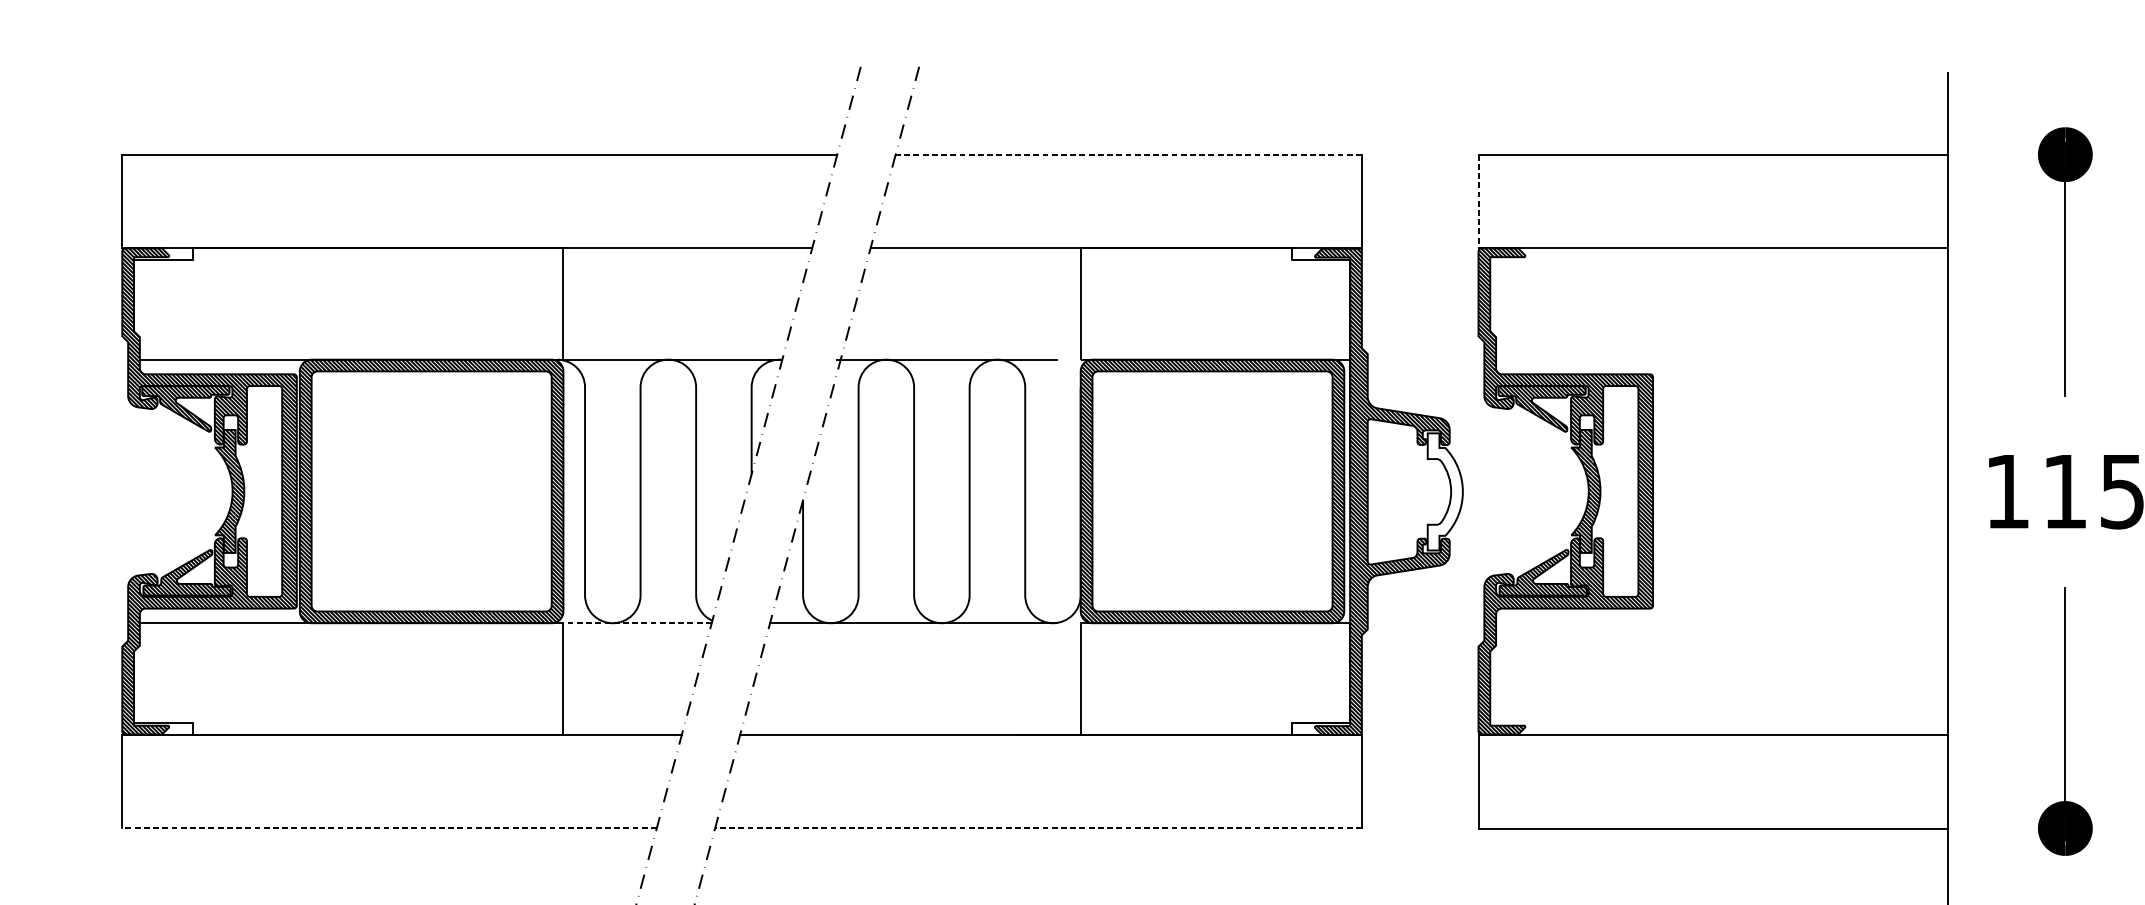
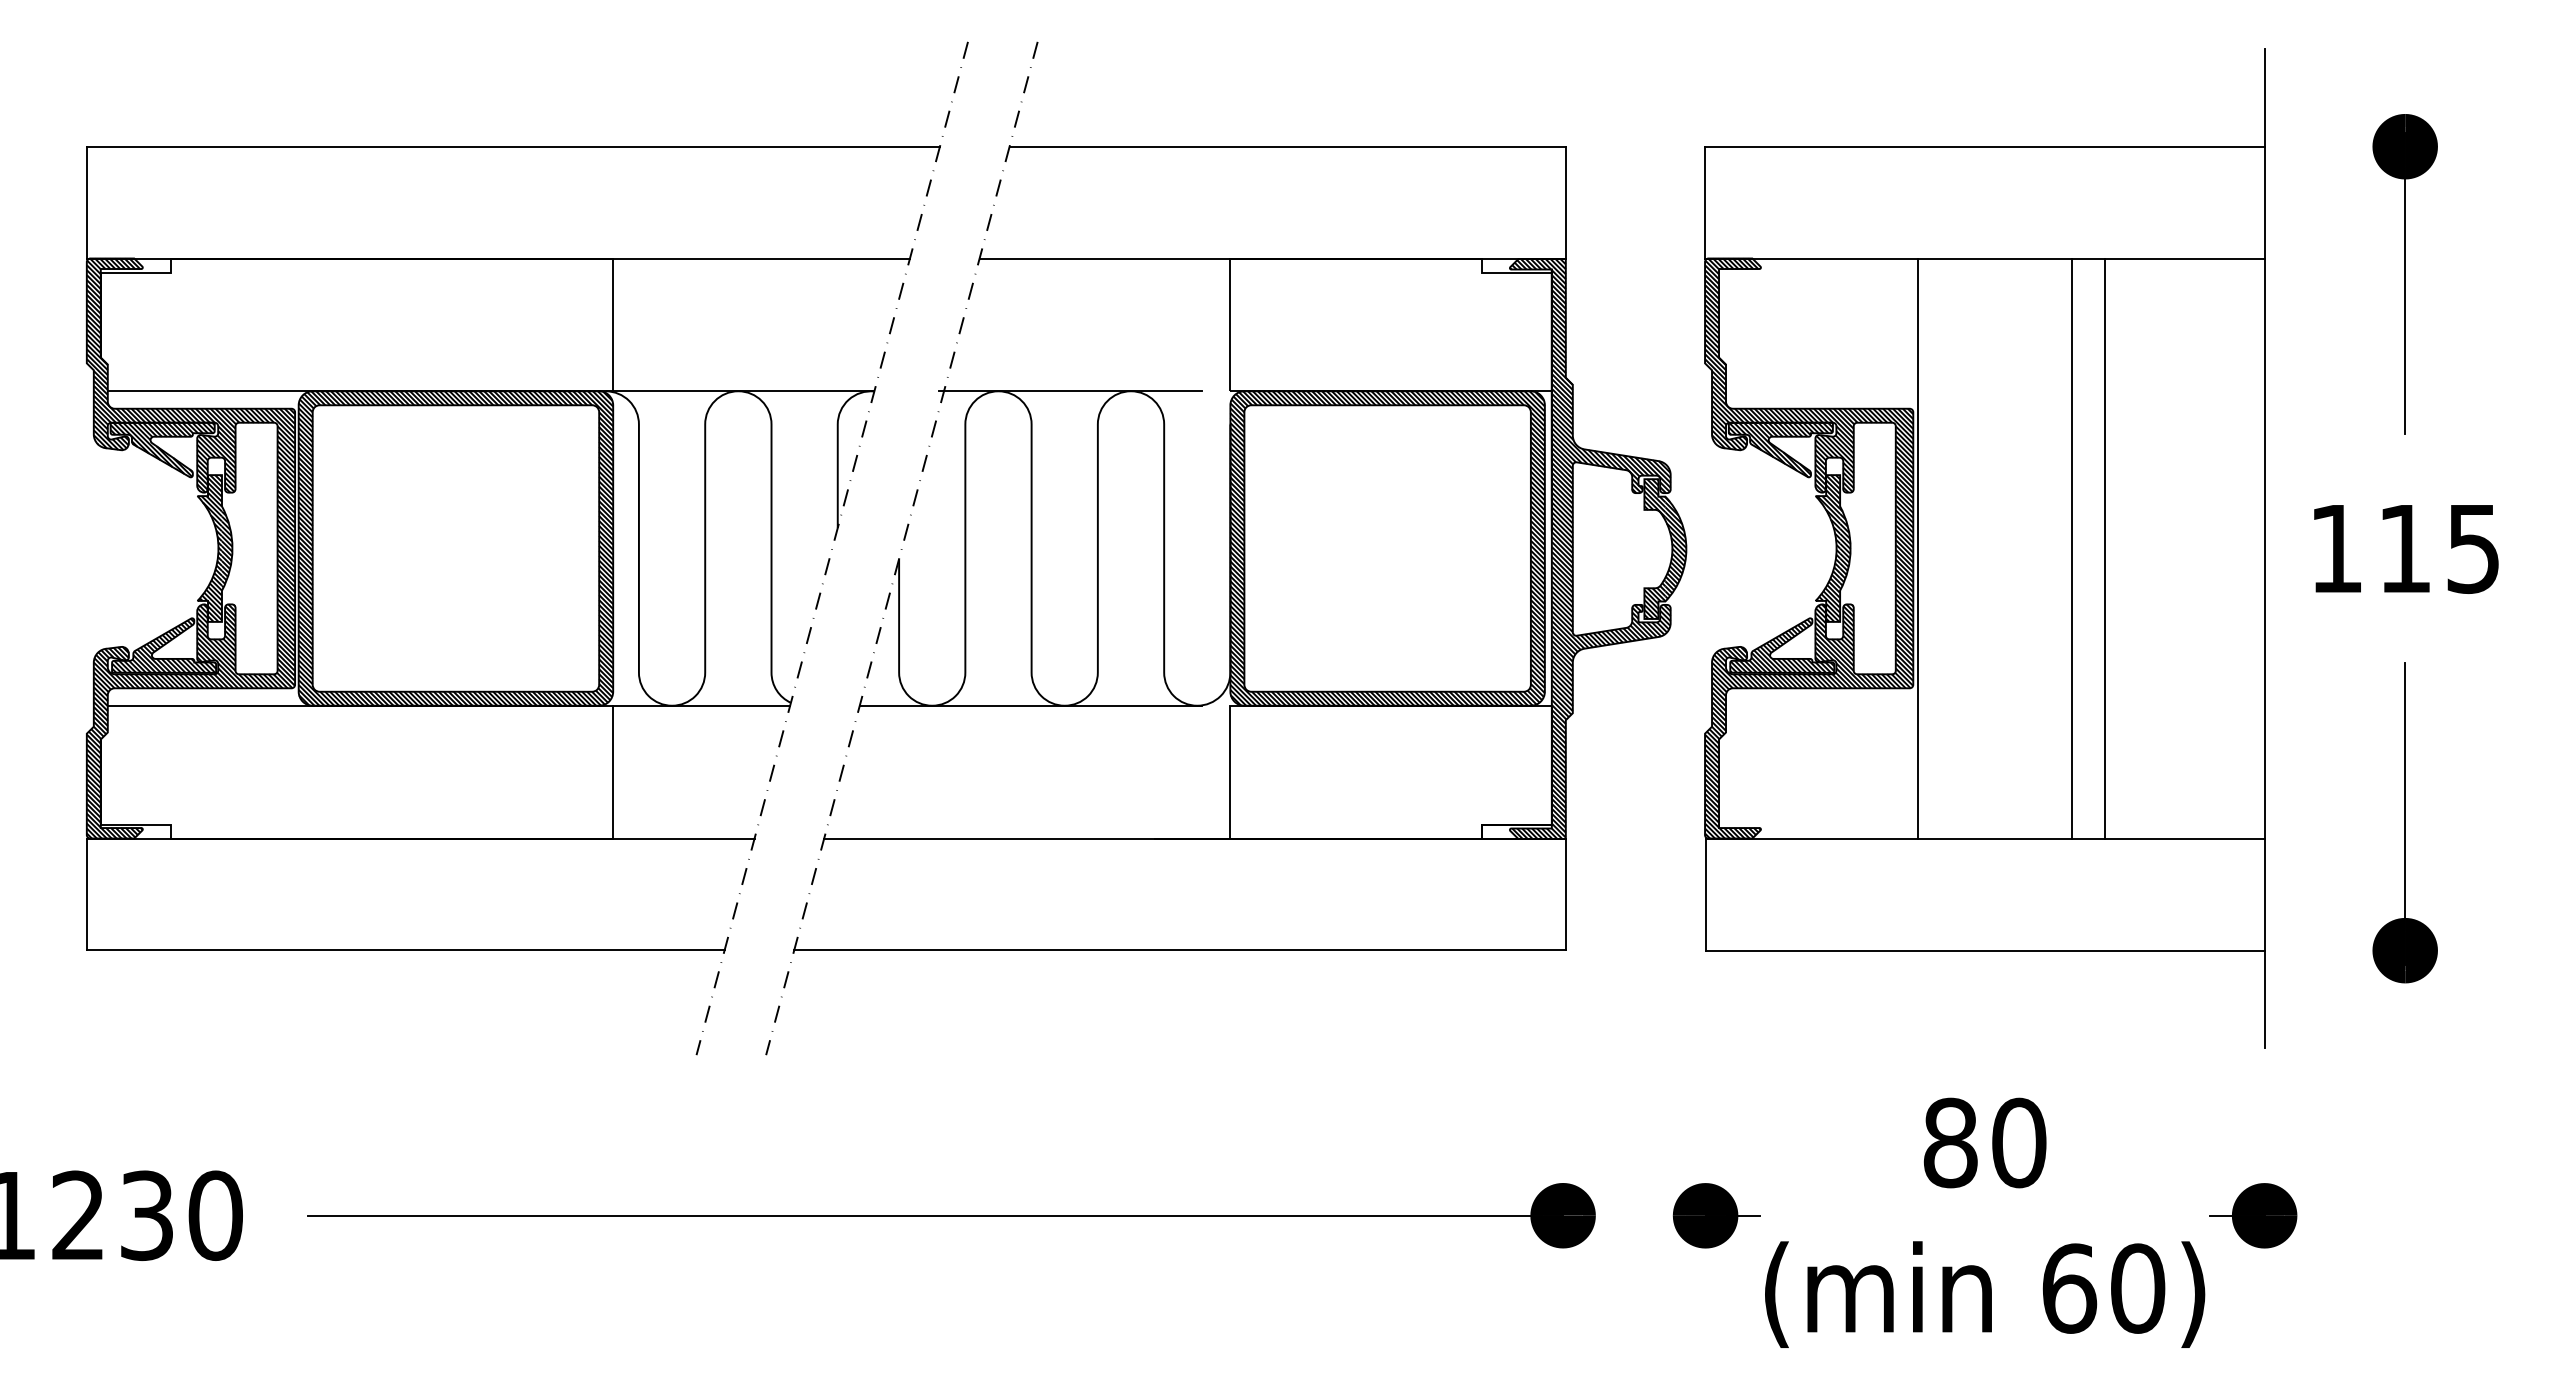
line: (1128, 154) -> (1287, 146), dashed -> solid
line: (1478, 201) -> (1705, 202), dashed -> solid
hatch: (1445, 491) -> (1665, 548), added
line: (1656, 491) -> (1917, 548), added
line: (1785, 491) -> (2071, 548), added
line: (1814, 491) -> (2105, 548), added
line: (637, 623) -> (701, 705), dashed -> solid
line: (389, 828) -> (405, 950), dashed -> solid
line: (1038, 828) -> (1180, 950), dashed -> solid

